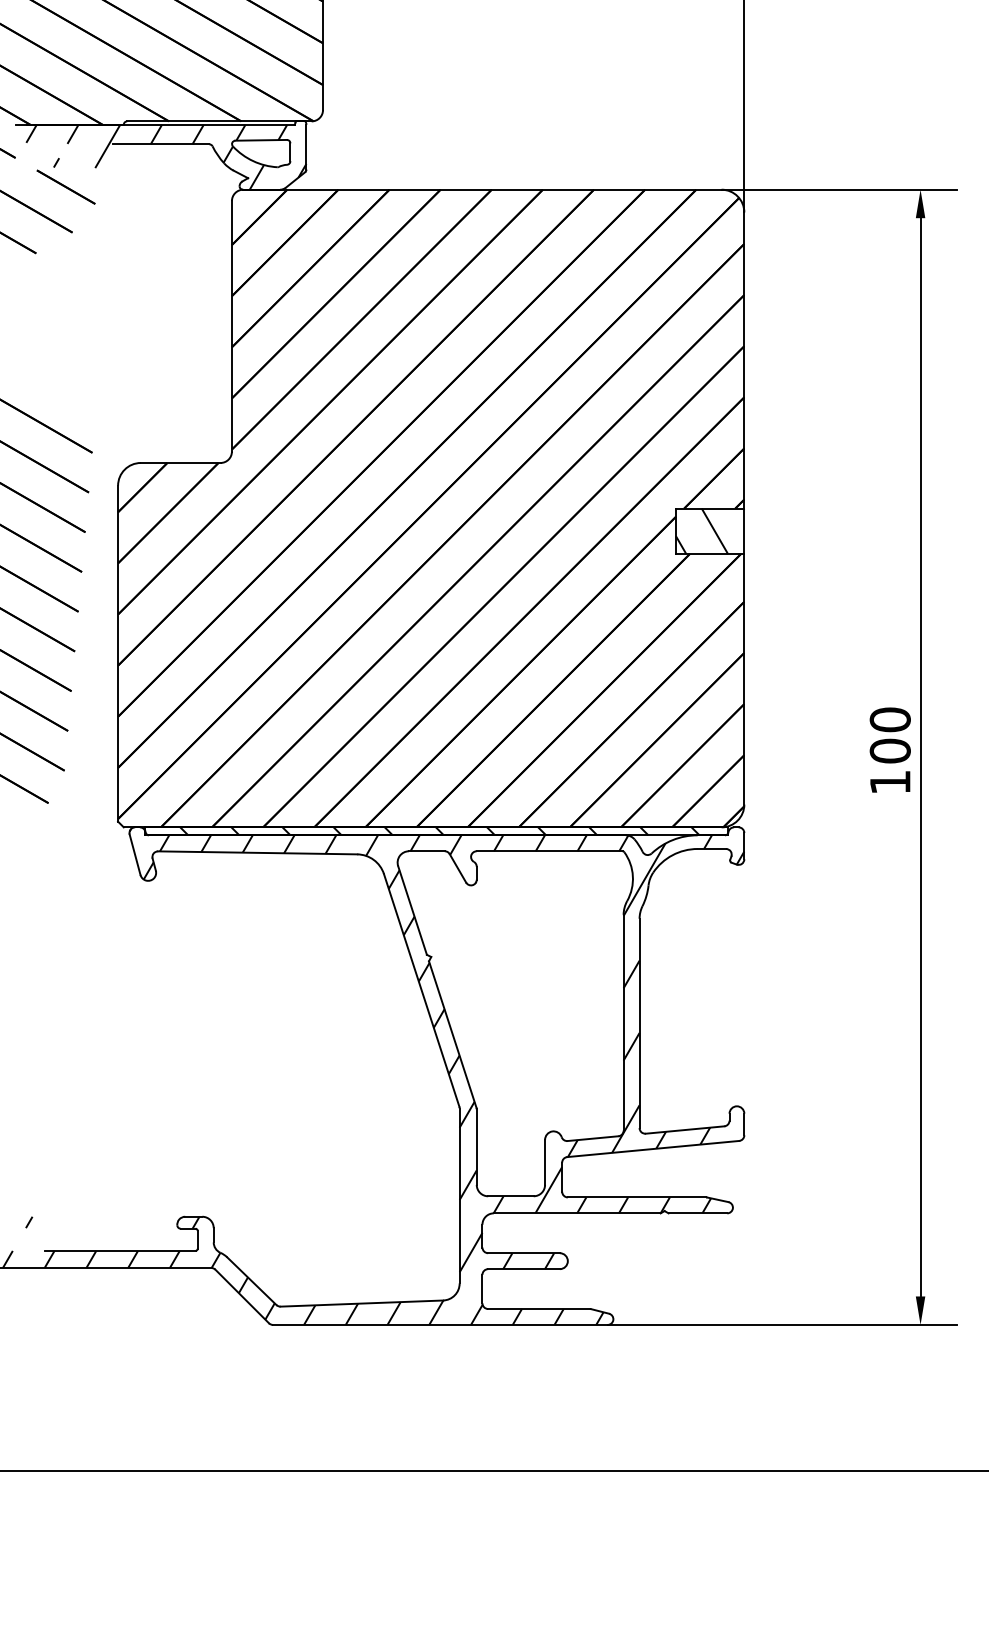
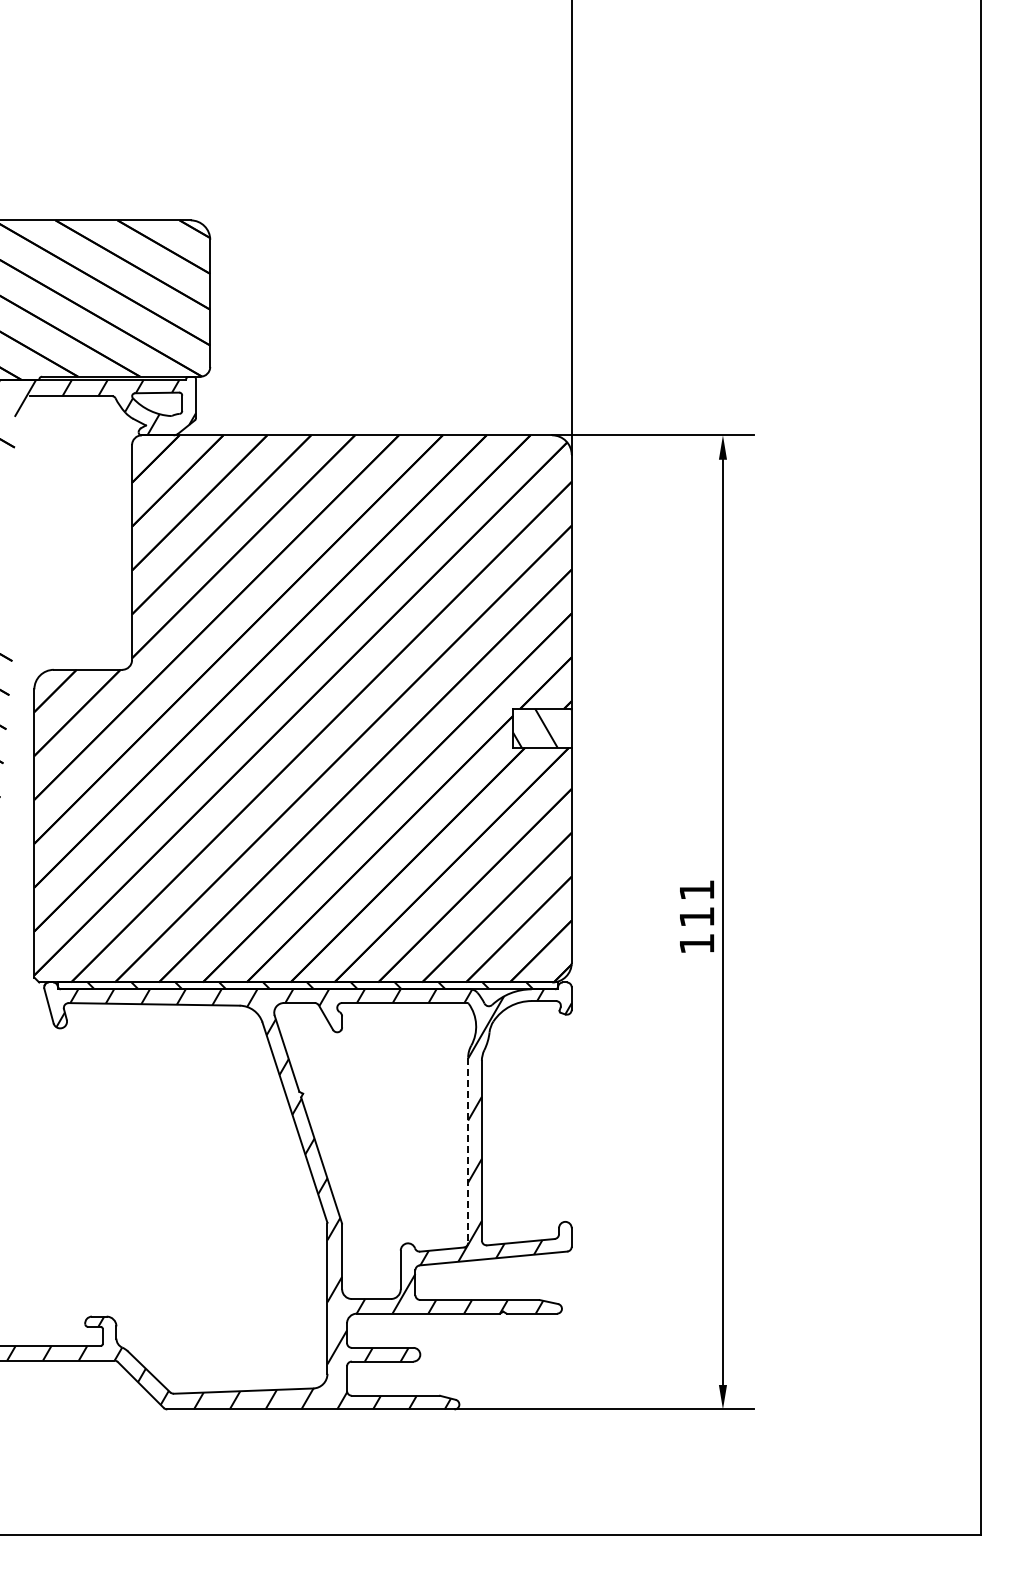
text: (889, 735) -> (696, 903), 100 -> 111
line: (624, 1023) -> (468, 1150), solid -> dashed

